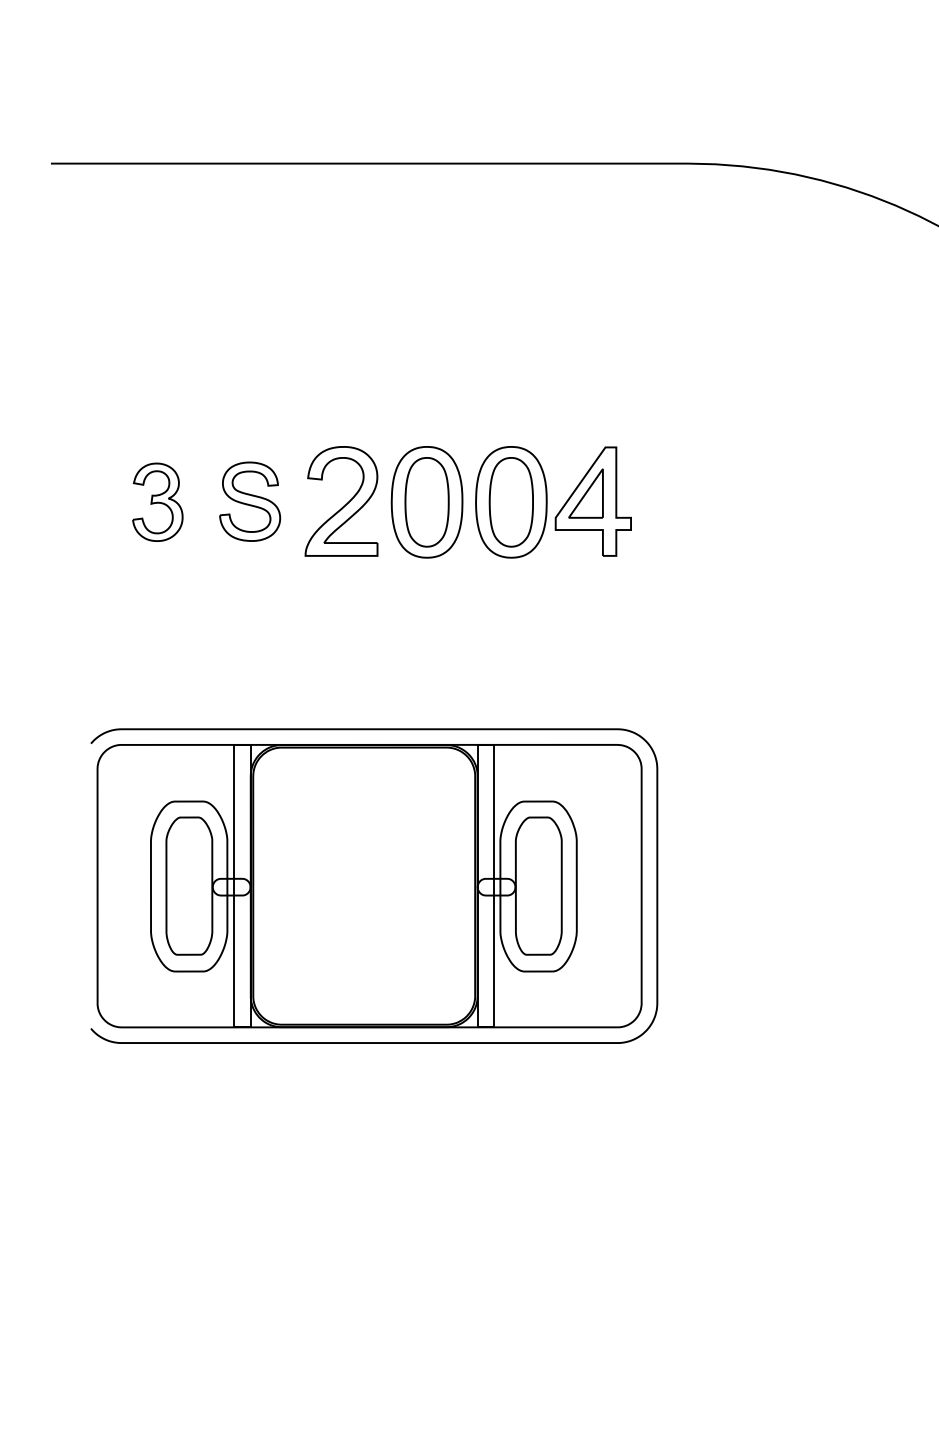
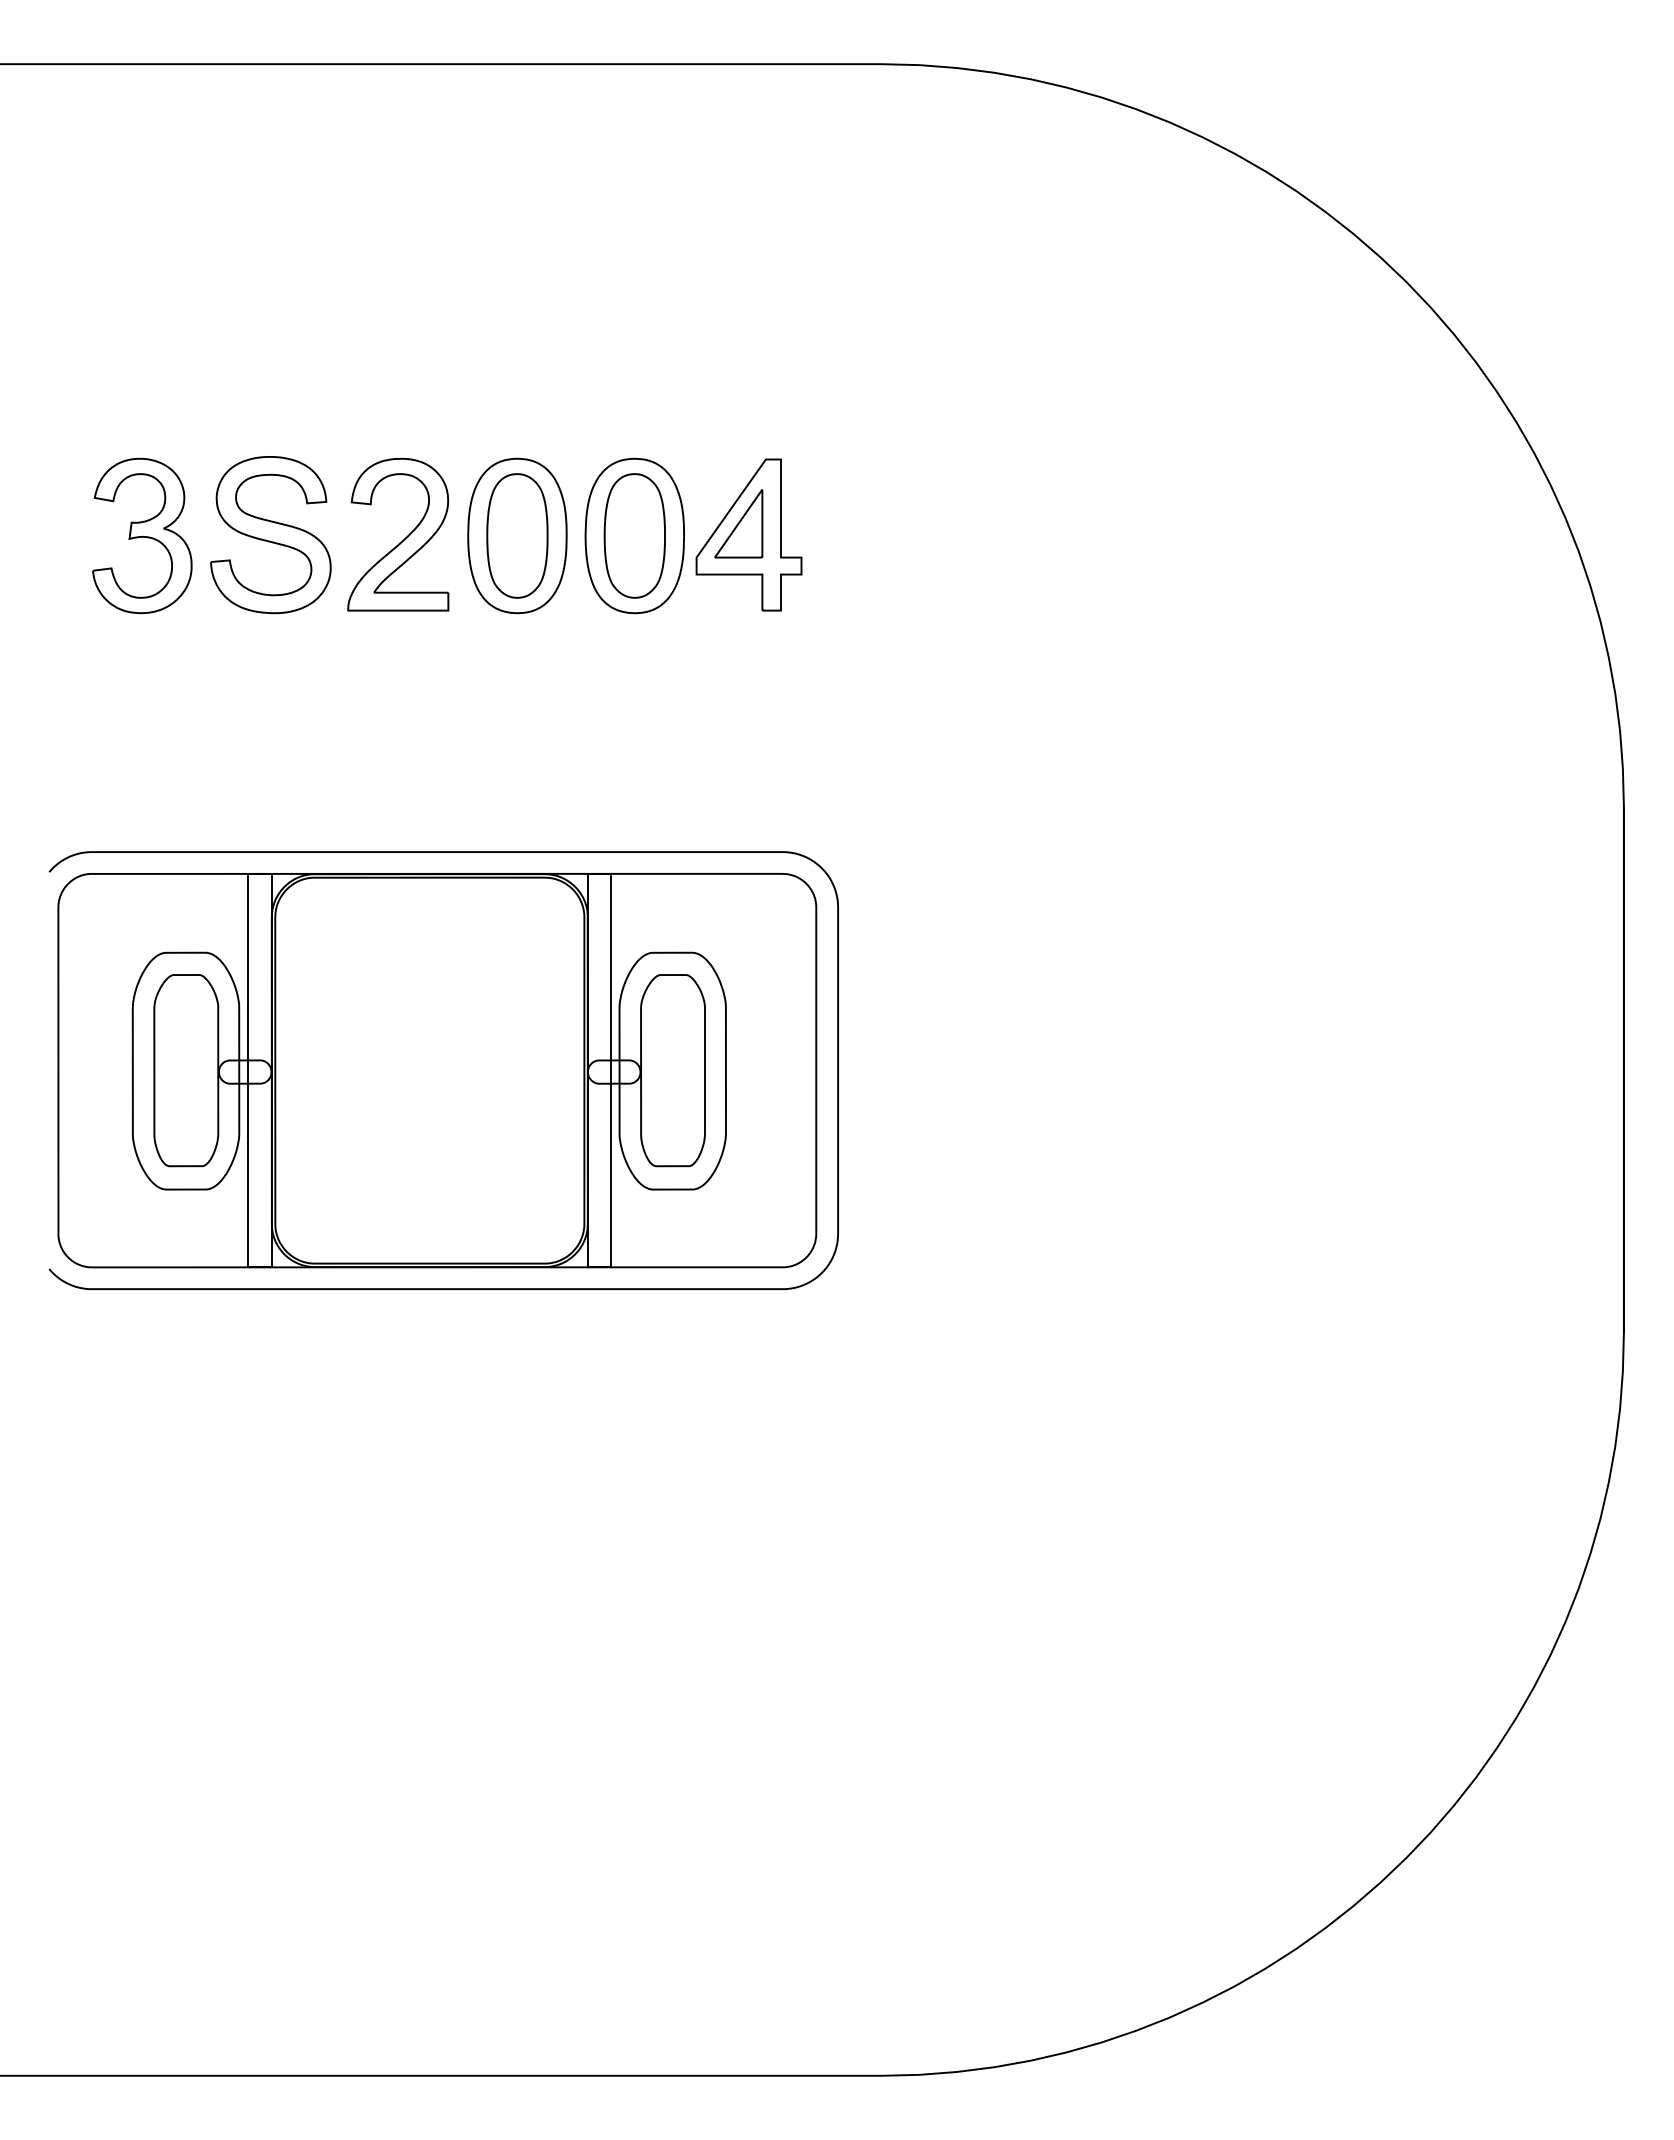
part: (157, 501) -> (142, 535), size x1.43
part: (249, 501) -> (270, 535), size x1.43

